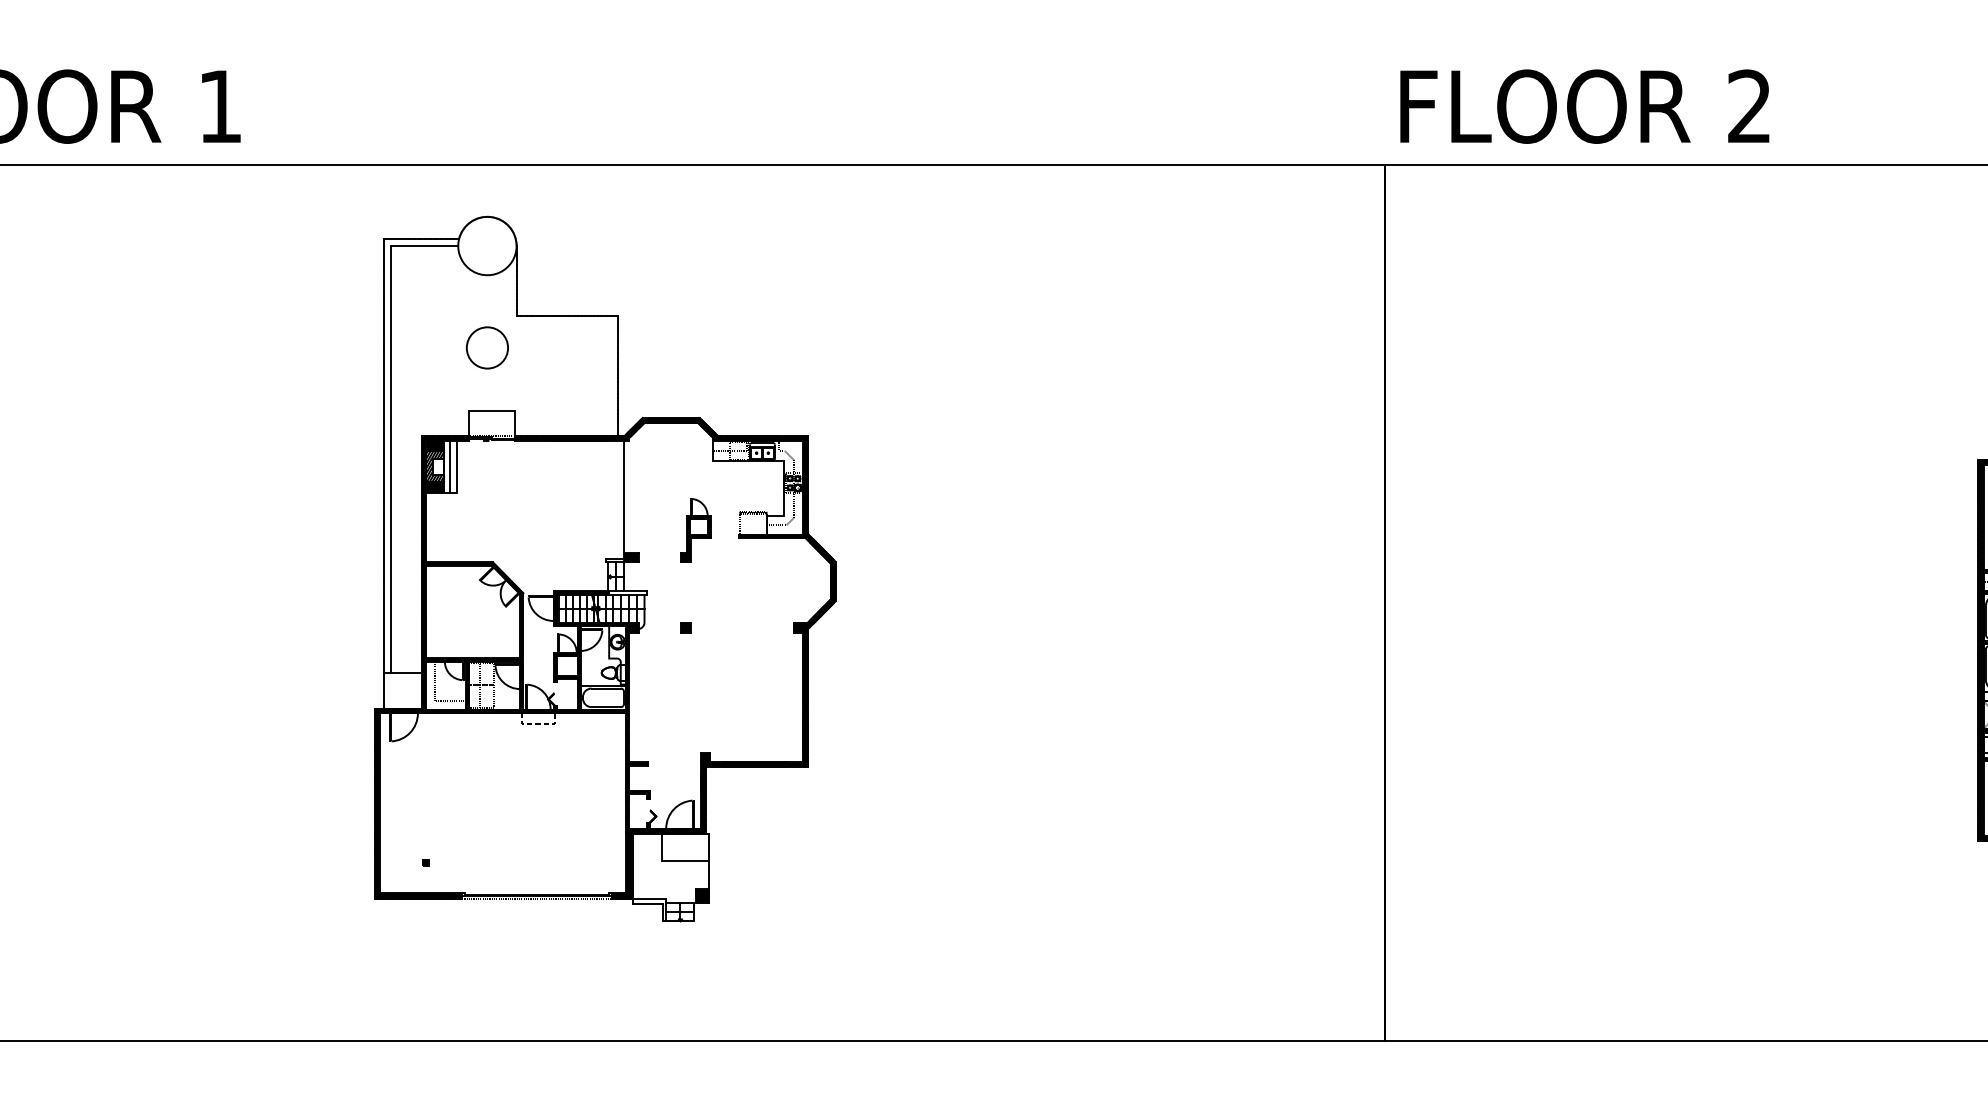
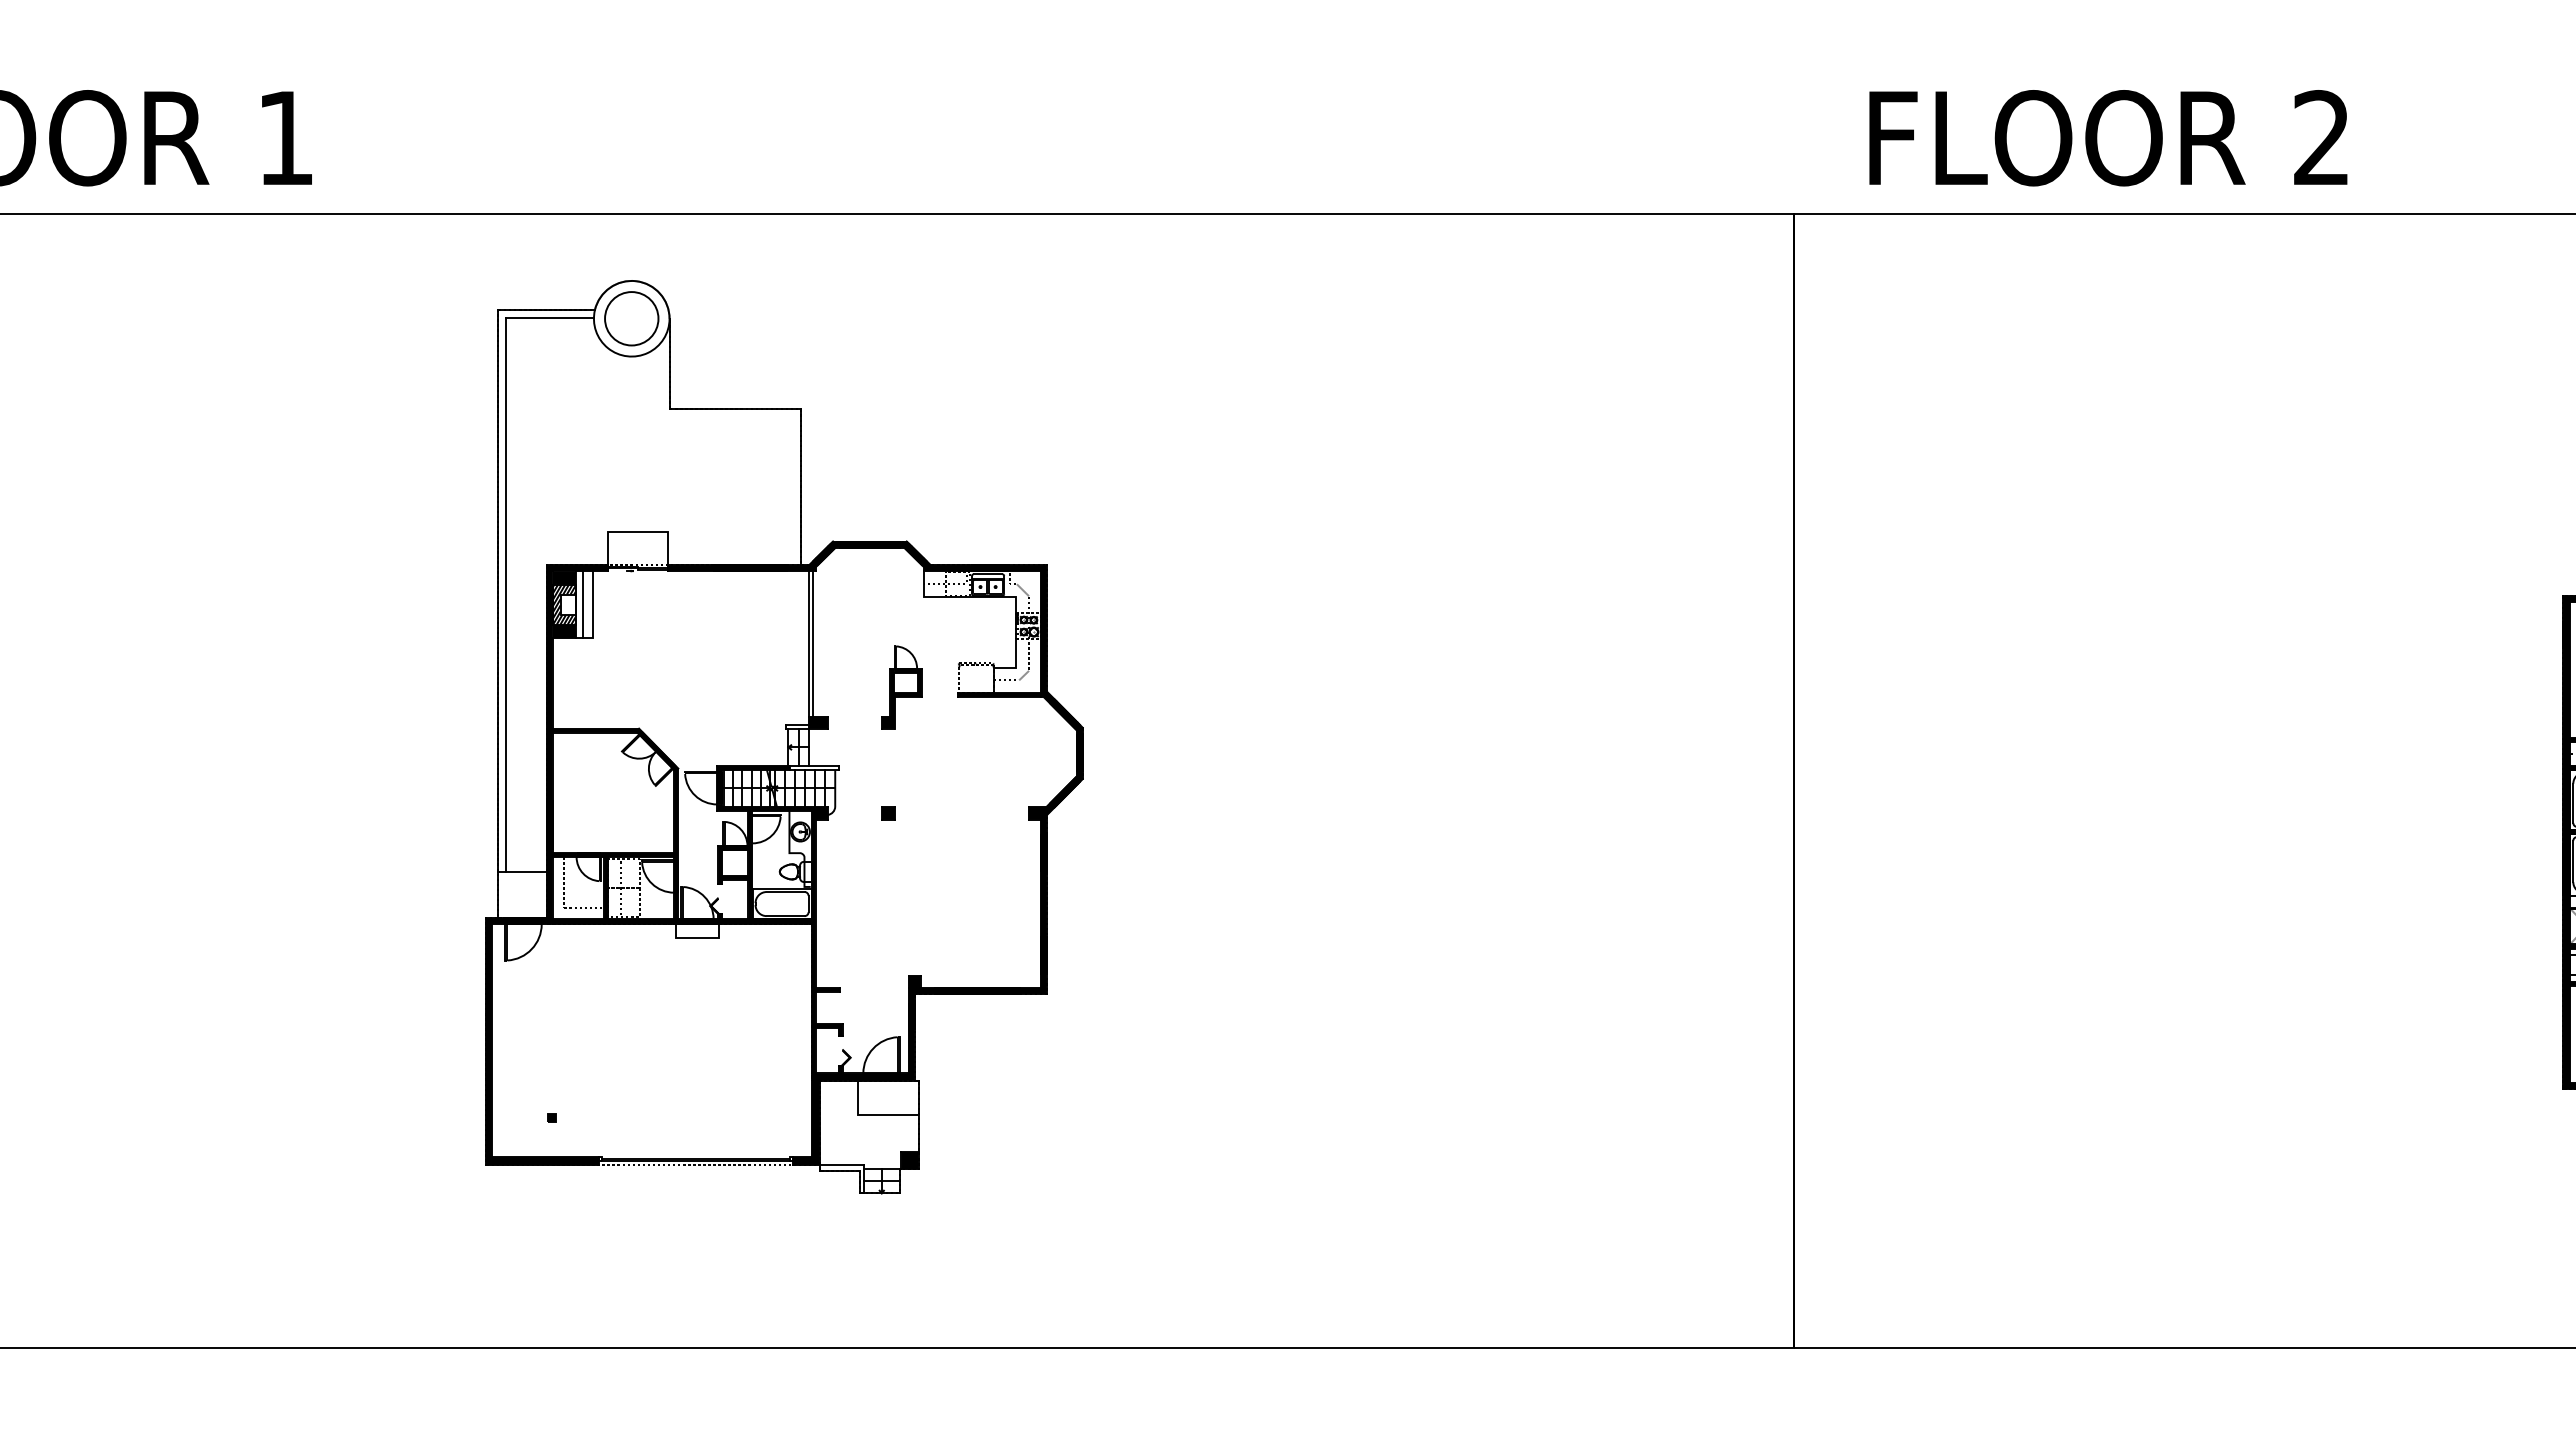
text: (1584, 106) -> (2108, 138), moved
circle: (487, 347) -> (631, 318), moved
line: (626, 496) -> (812, 643), added
line: (538, 724) -> (697, 938), dashed -> solid

